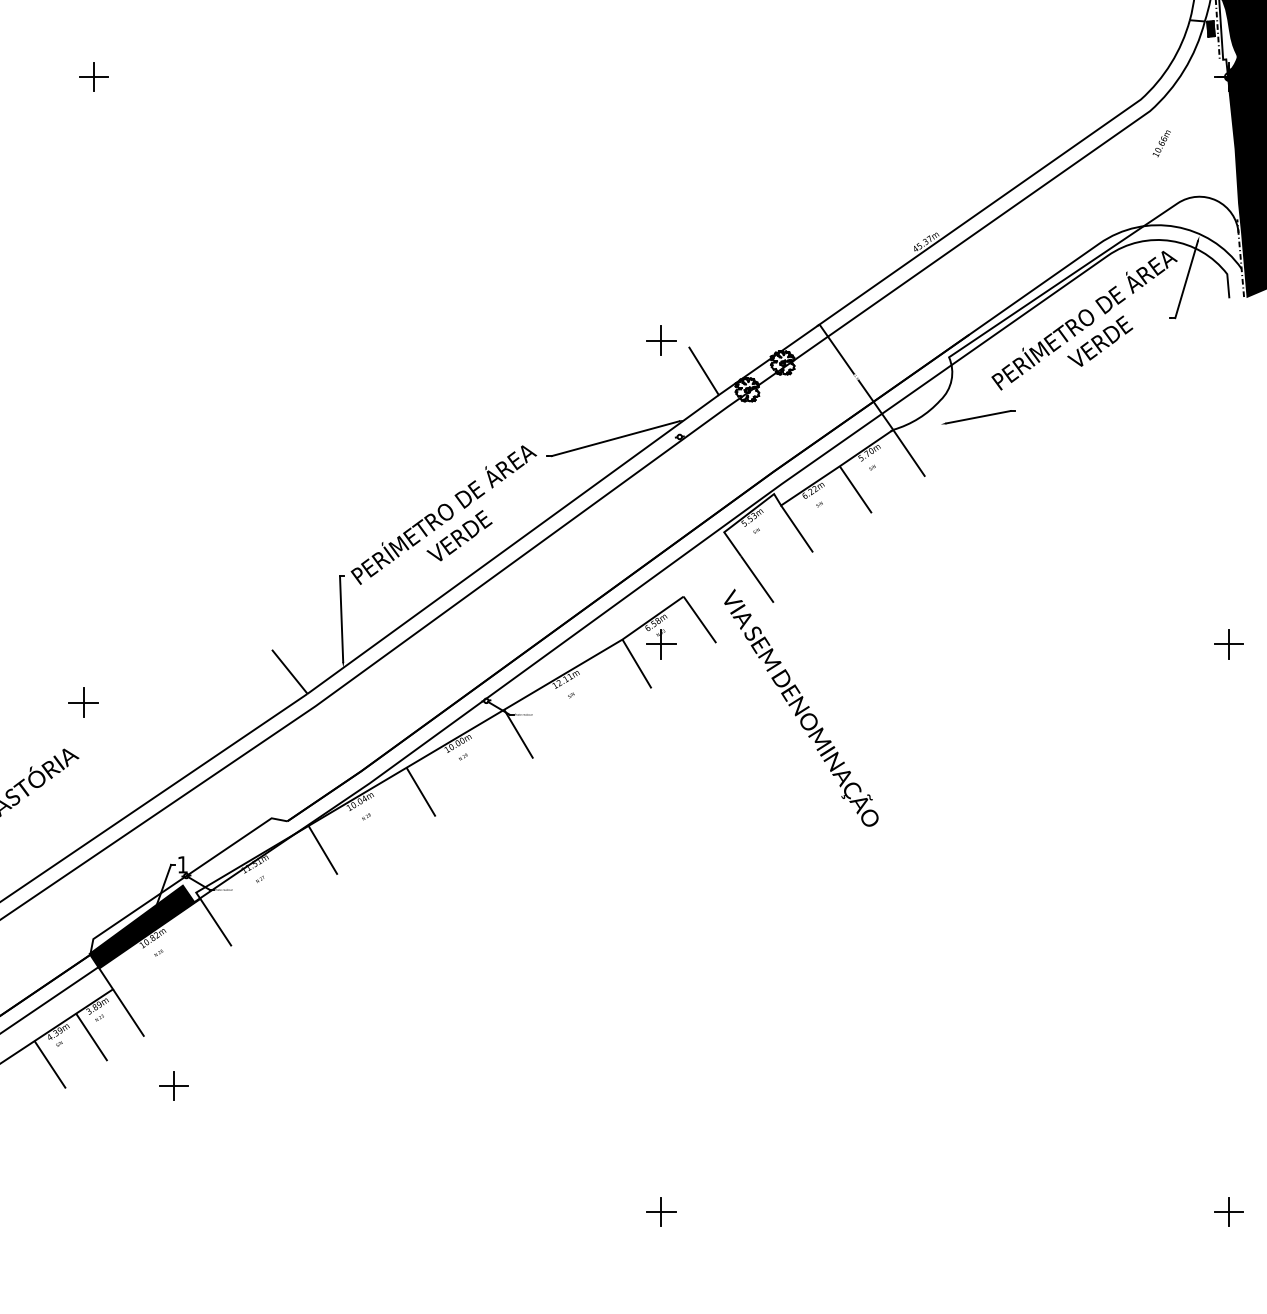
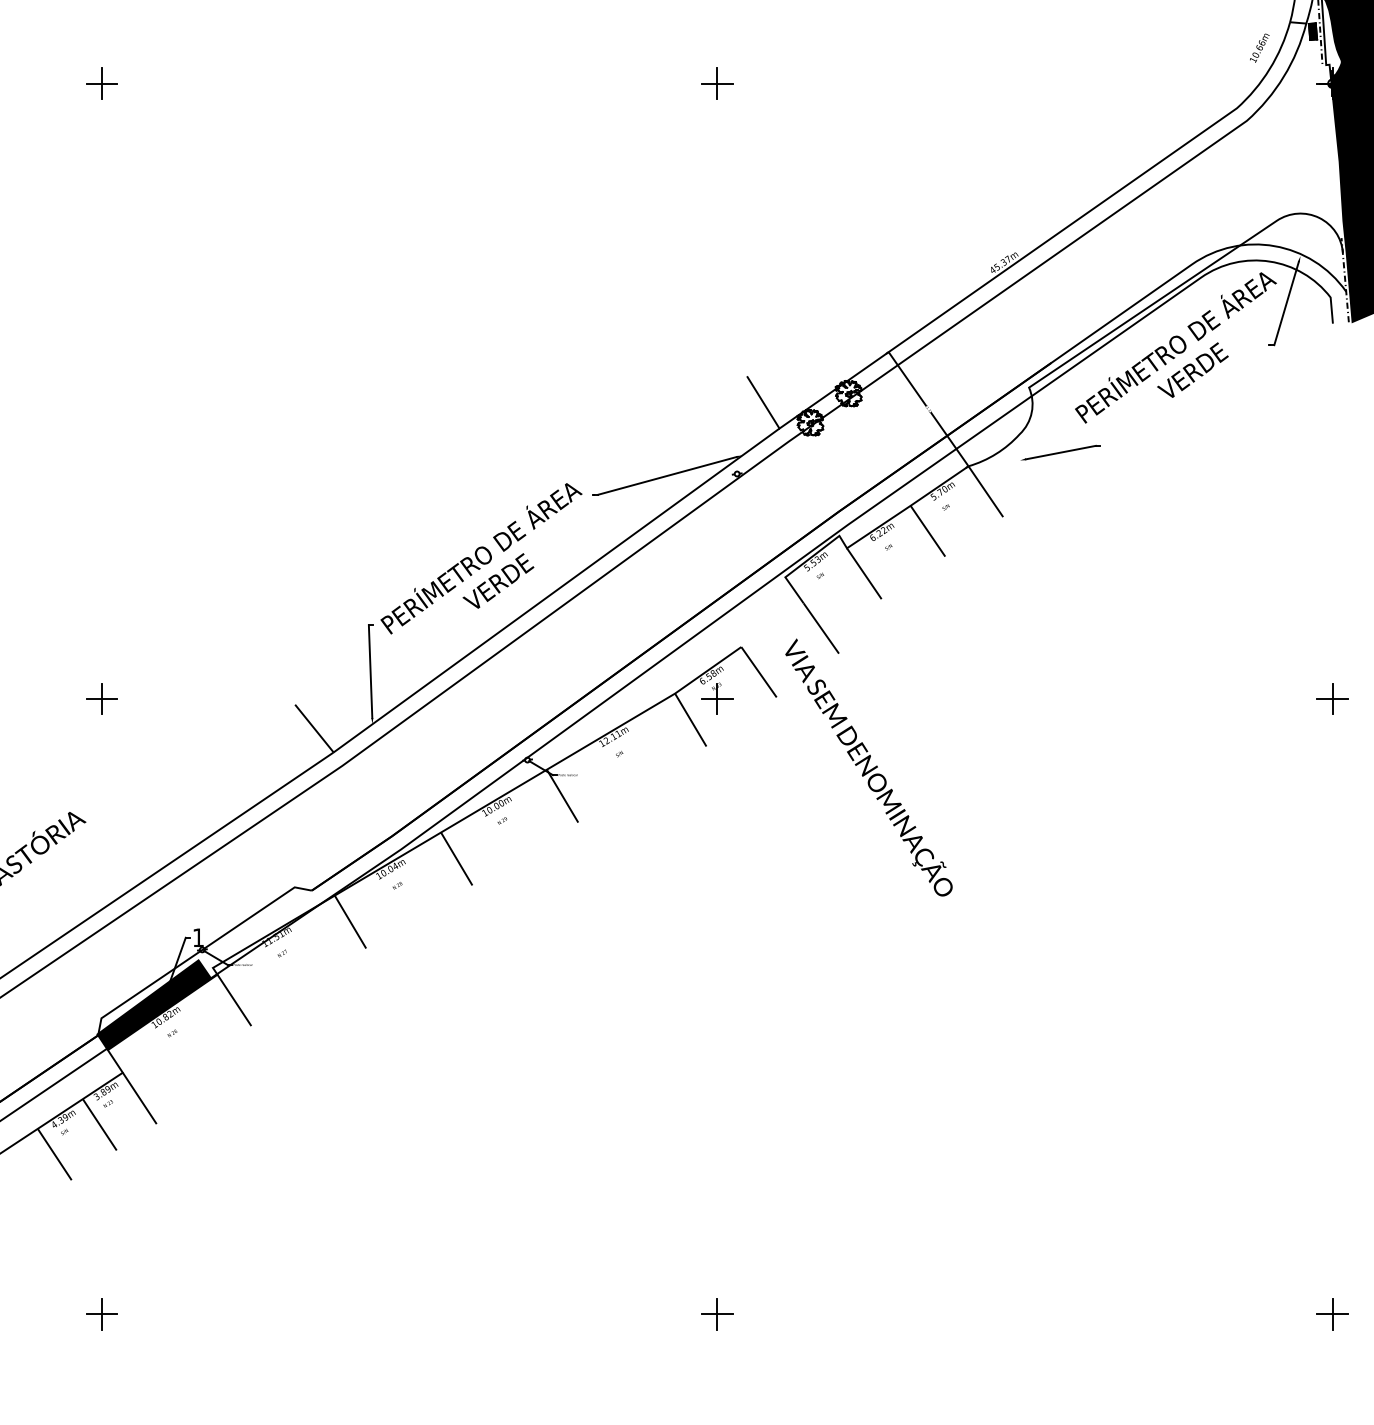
text: (1161, 143) -> (1259, 47), moved
part: (661, 340) -> (717, 83), moved
part: (83, 702) -> (101, 698), moved
part: (173, 1085) -> (101, 1314), moved

